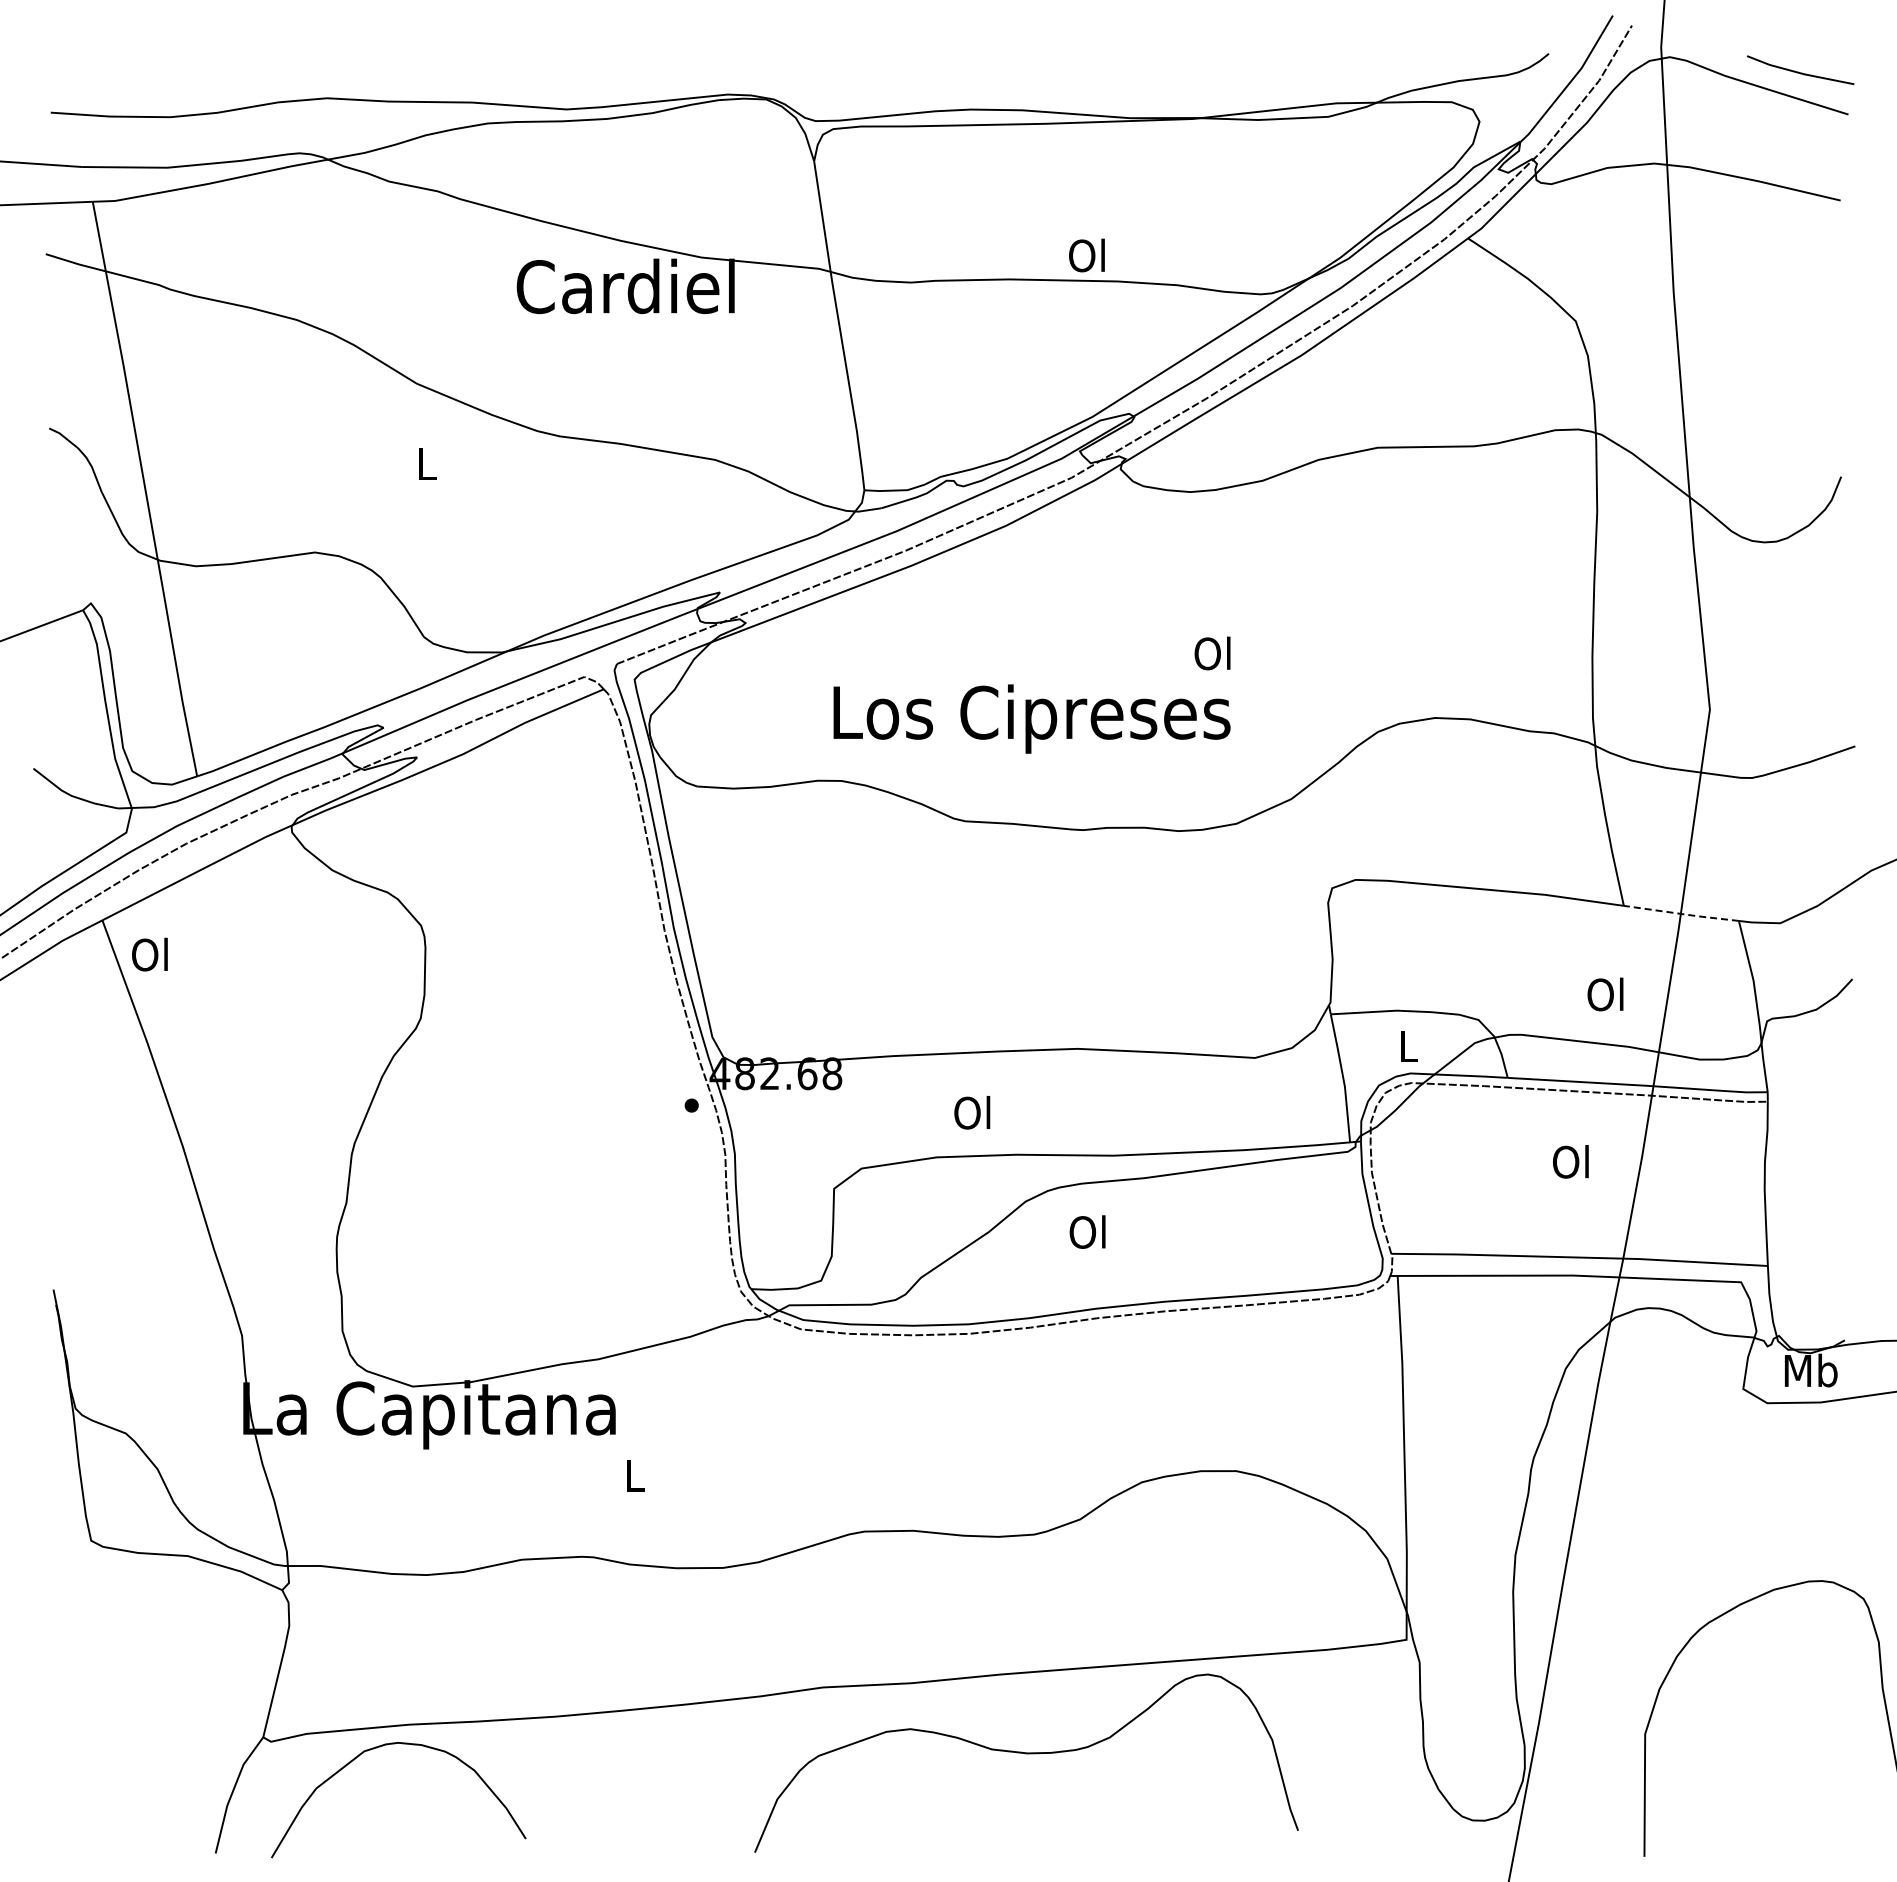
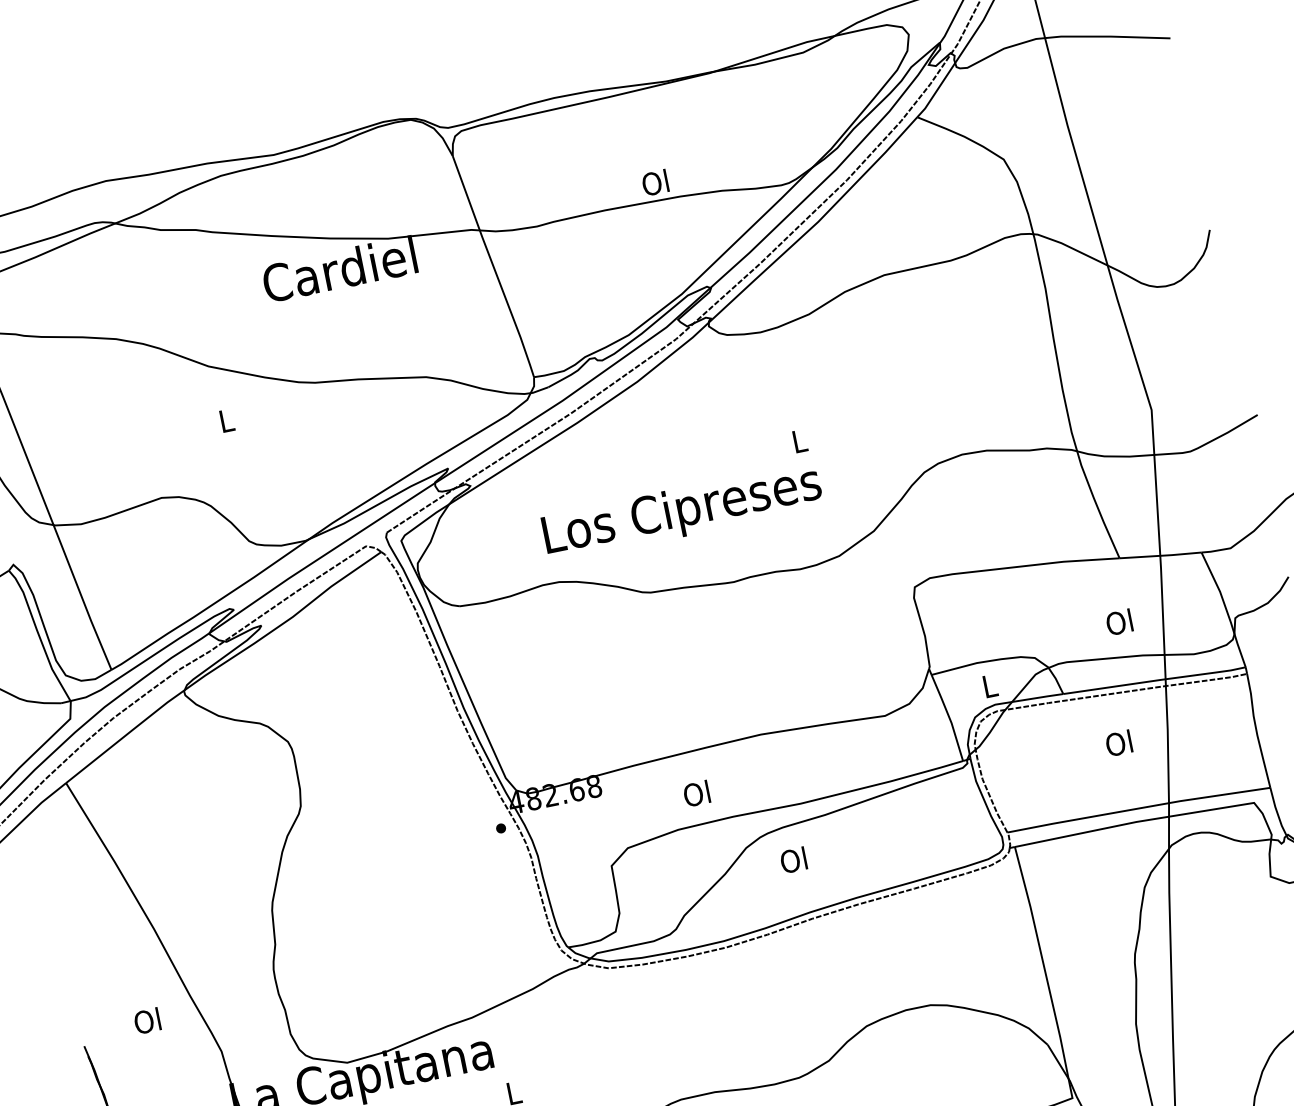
text: (1212, 653) -> (798, 441), Ol -> L
line: (1681, 914) -> (1160, 556), dashed -> solid
text: (149, 954) -> (147, 1021), moved

